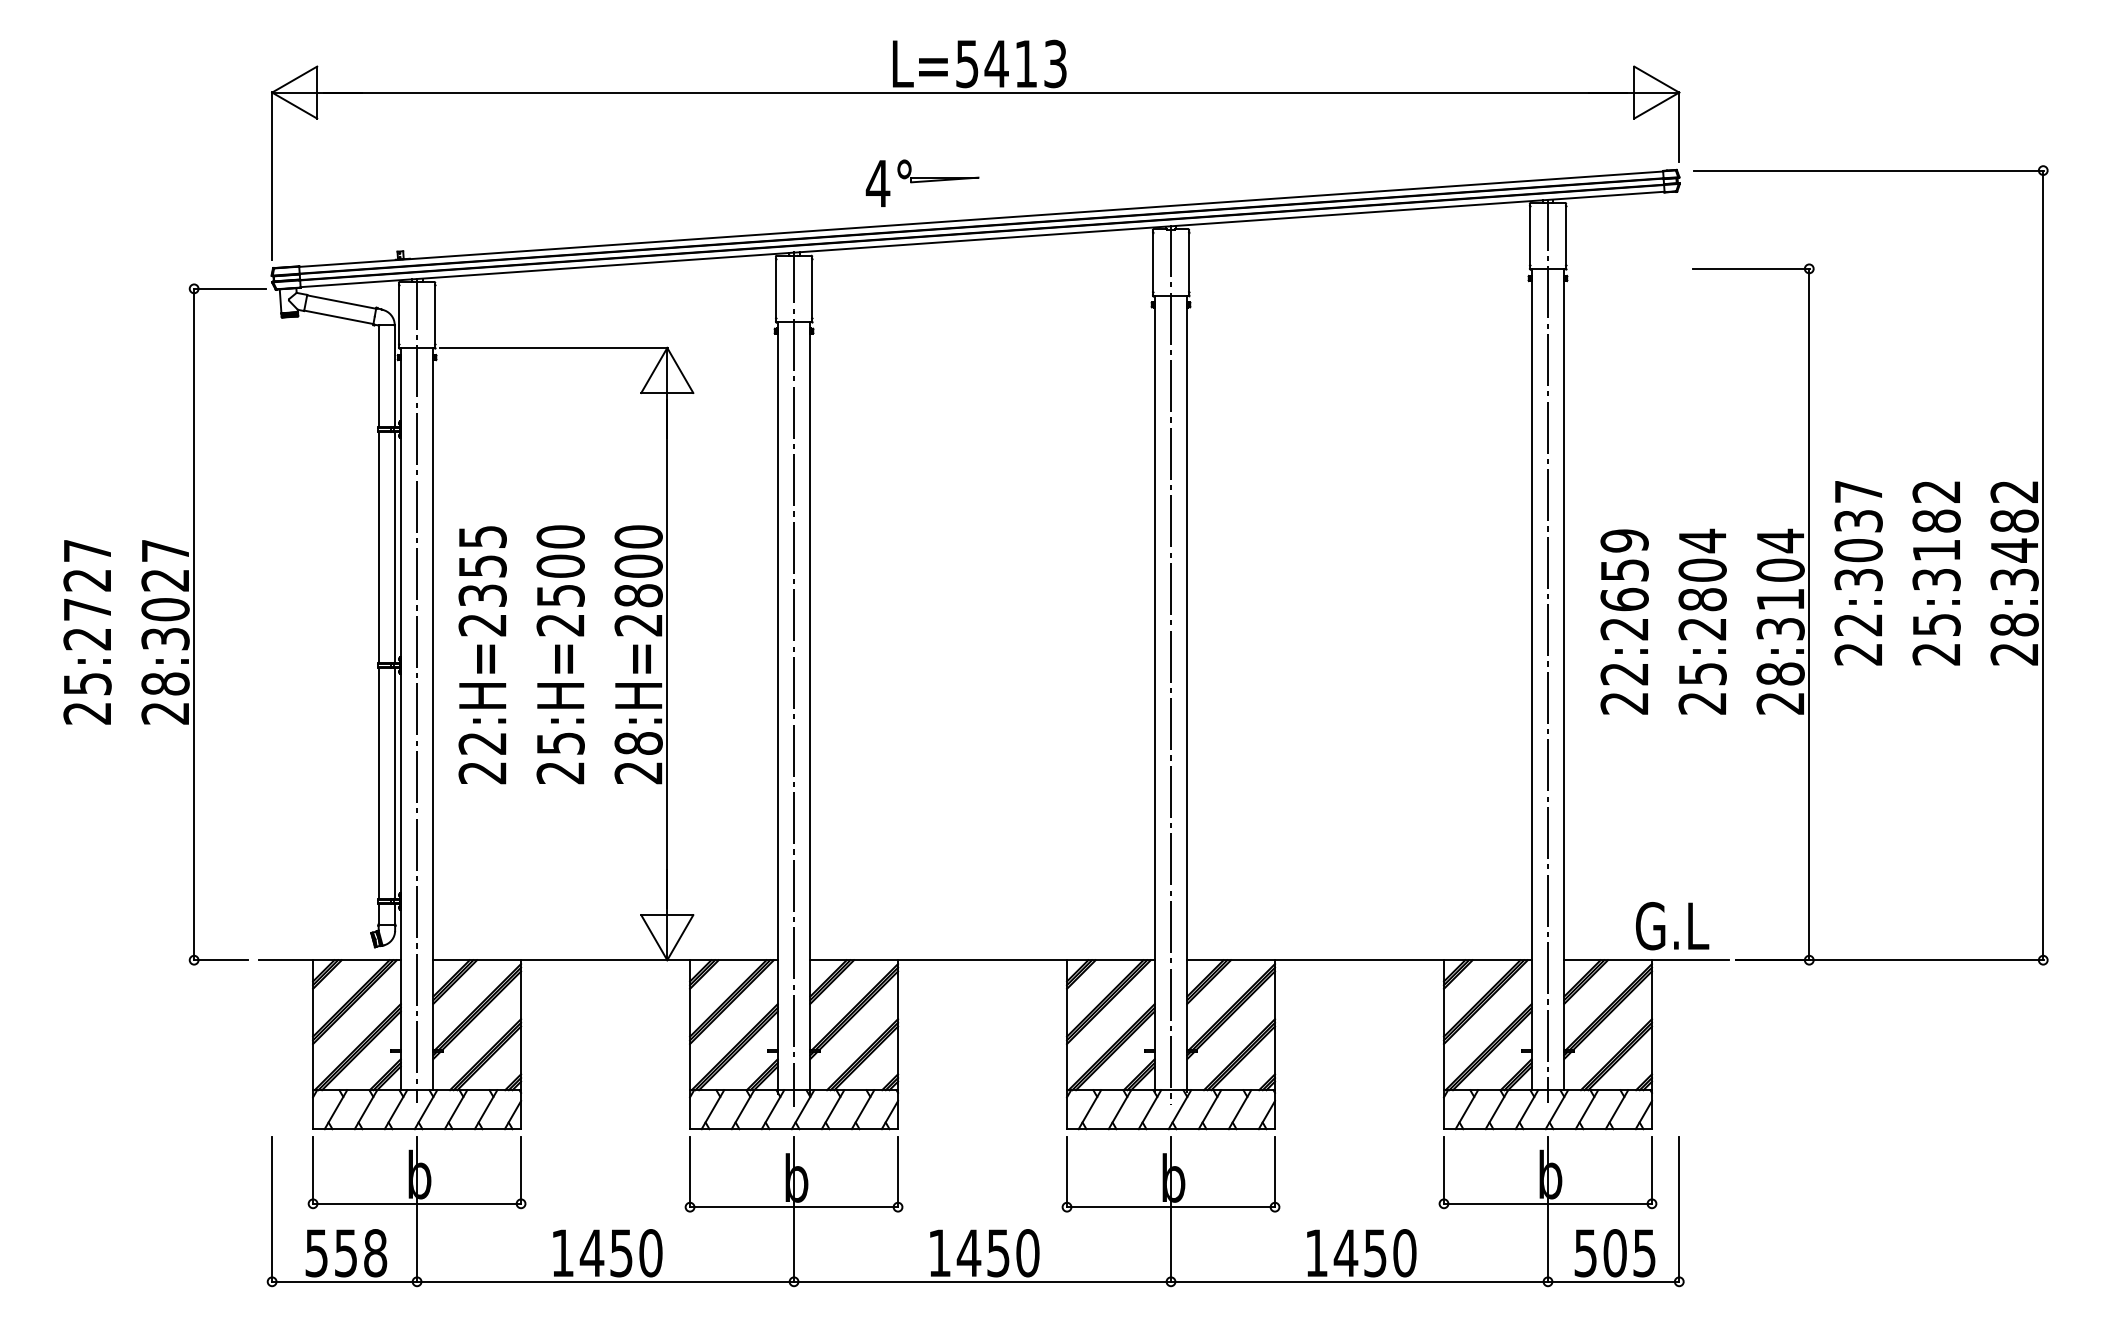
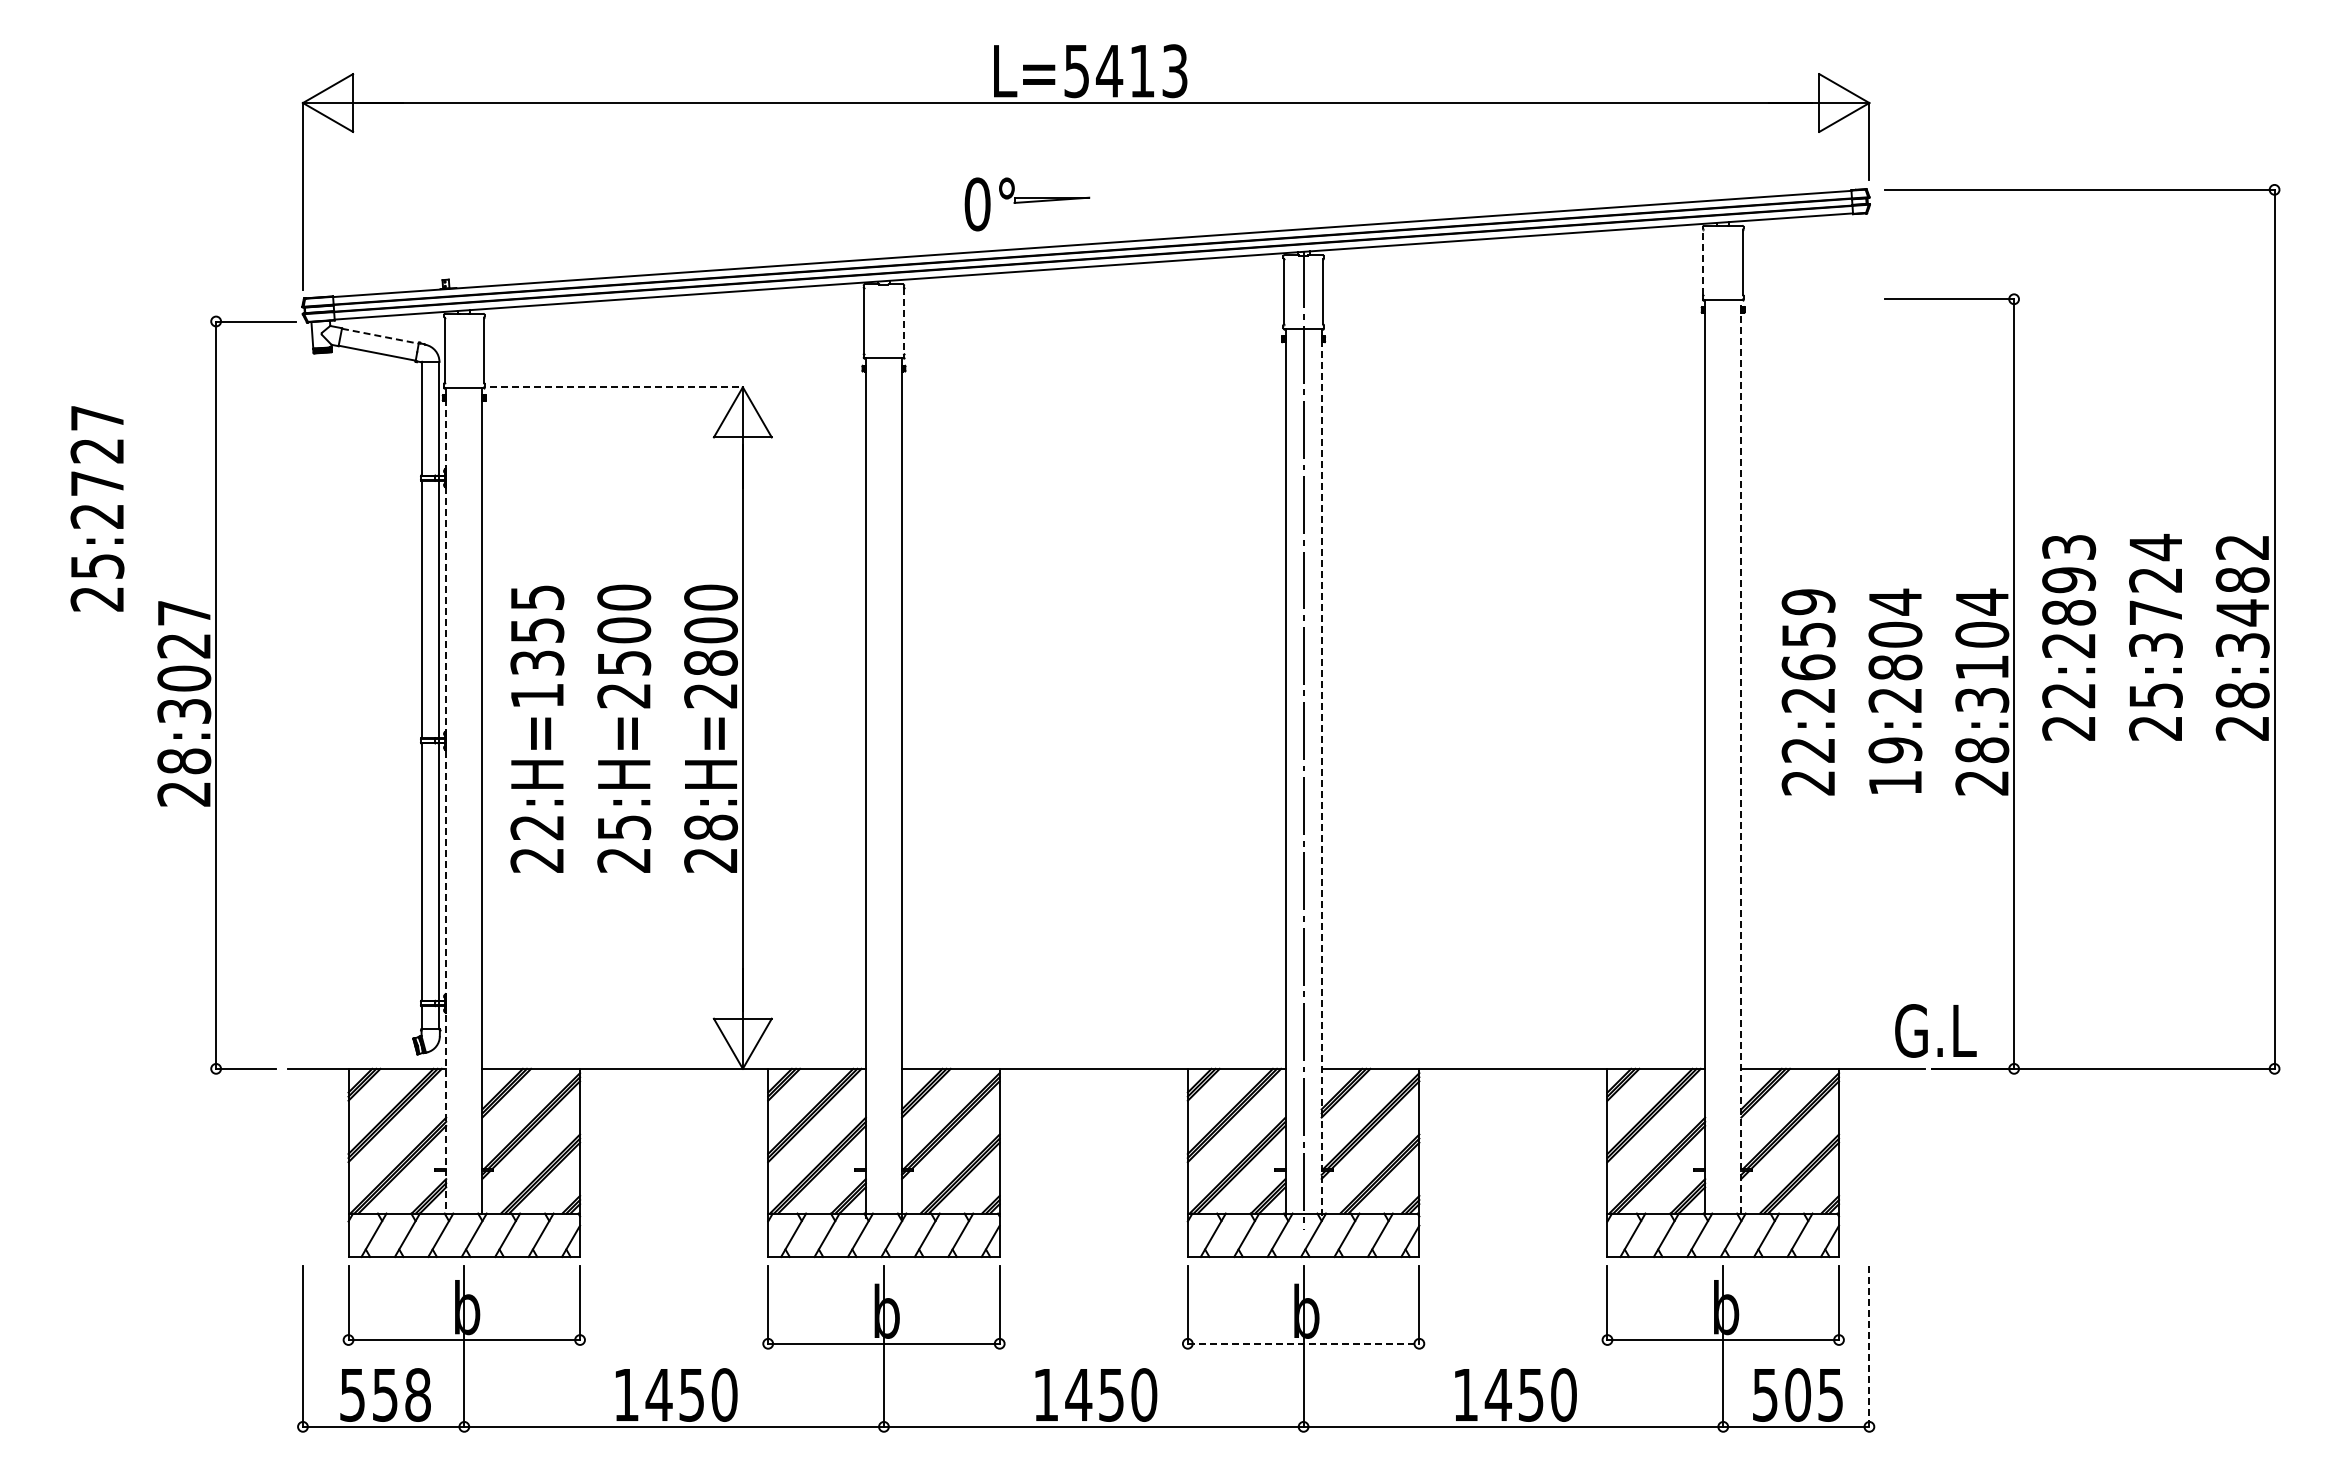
text: (878, 183) -> (977, 204), 4° -> 0°
line: (1530, 235) -> (1703, 262), solid -> dashed
line: (811, 288) -> (903, 321), solid -> dashed
line: (341, 302) -> (380, 336), solid -> dashed
line: (553, 348) -> (616, 387), solid -> dashed
text: (1936, 520) -> (2155, 579), 25:3182 -> 25:3724
text: (1859, 535) -> (2069, 596), 22:3037 -> 22:2893
text: (481, 625) -> (536, 696), 22:H=2355 -> 22:H=1355
text: (87, 632) -> (97, 508), moved
line: (1548, 650) -> (1723, 724), removed
line: (793, 678) -> (883, 755), removed
line: (1564, 679) -> (1741, 756), solid -> dashed
text: (1702, 688) -> (1895, 766), 25:2804 -> 19:2804
line: (417, 690) -> (464, 768), removed
line: (1187, 693) -> (1321, 771), solid -> dashed
line: (401, 719) -> (446, 800), solid -> dashed
text: (1672, 925) -> (1935, 1030), moved
line: (1170, 1206) -> (1303, 1343), solid -> dashed
line: (1679, 1209) -> (1869, 1346), solid -> dashed

